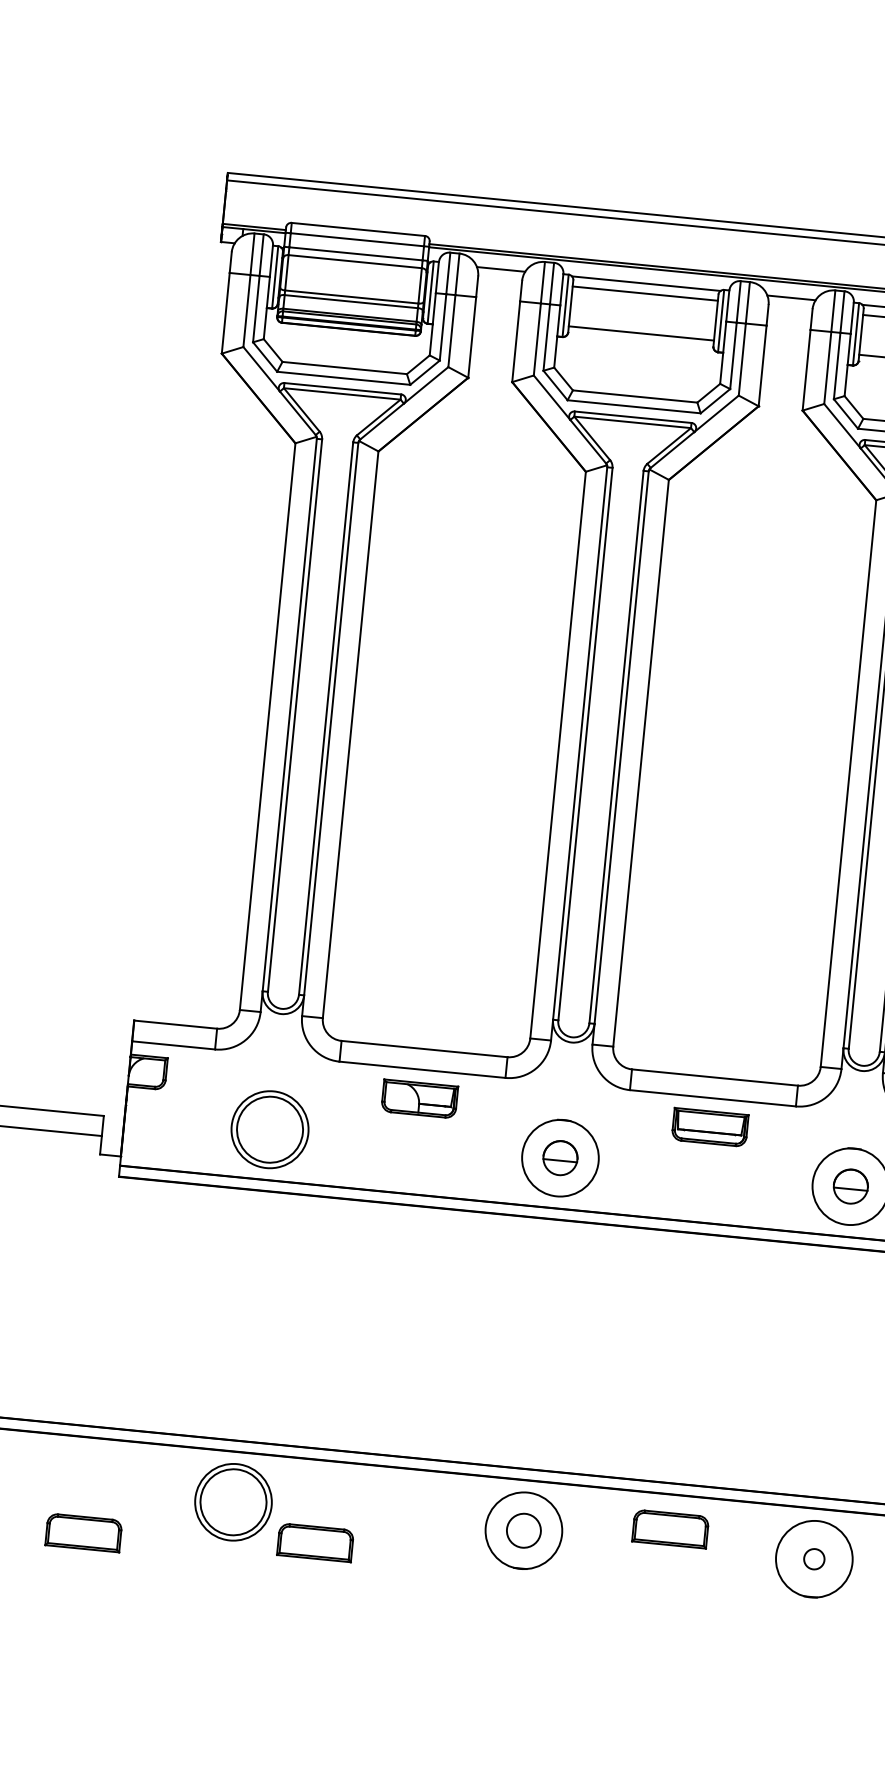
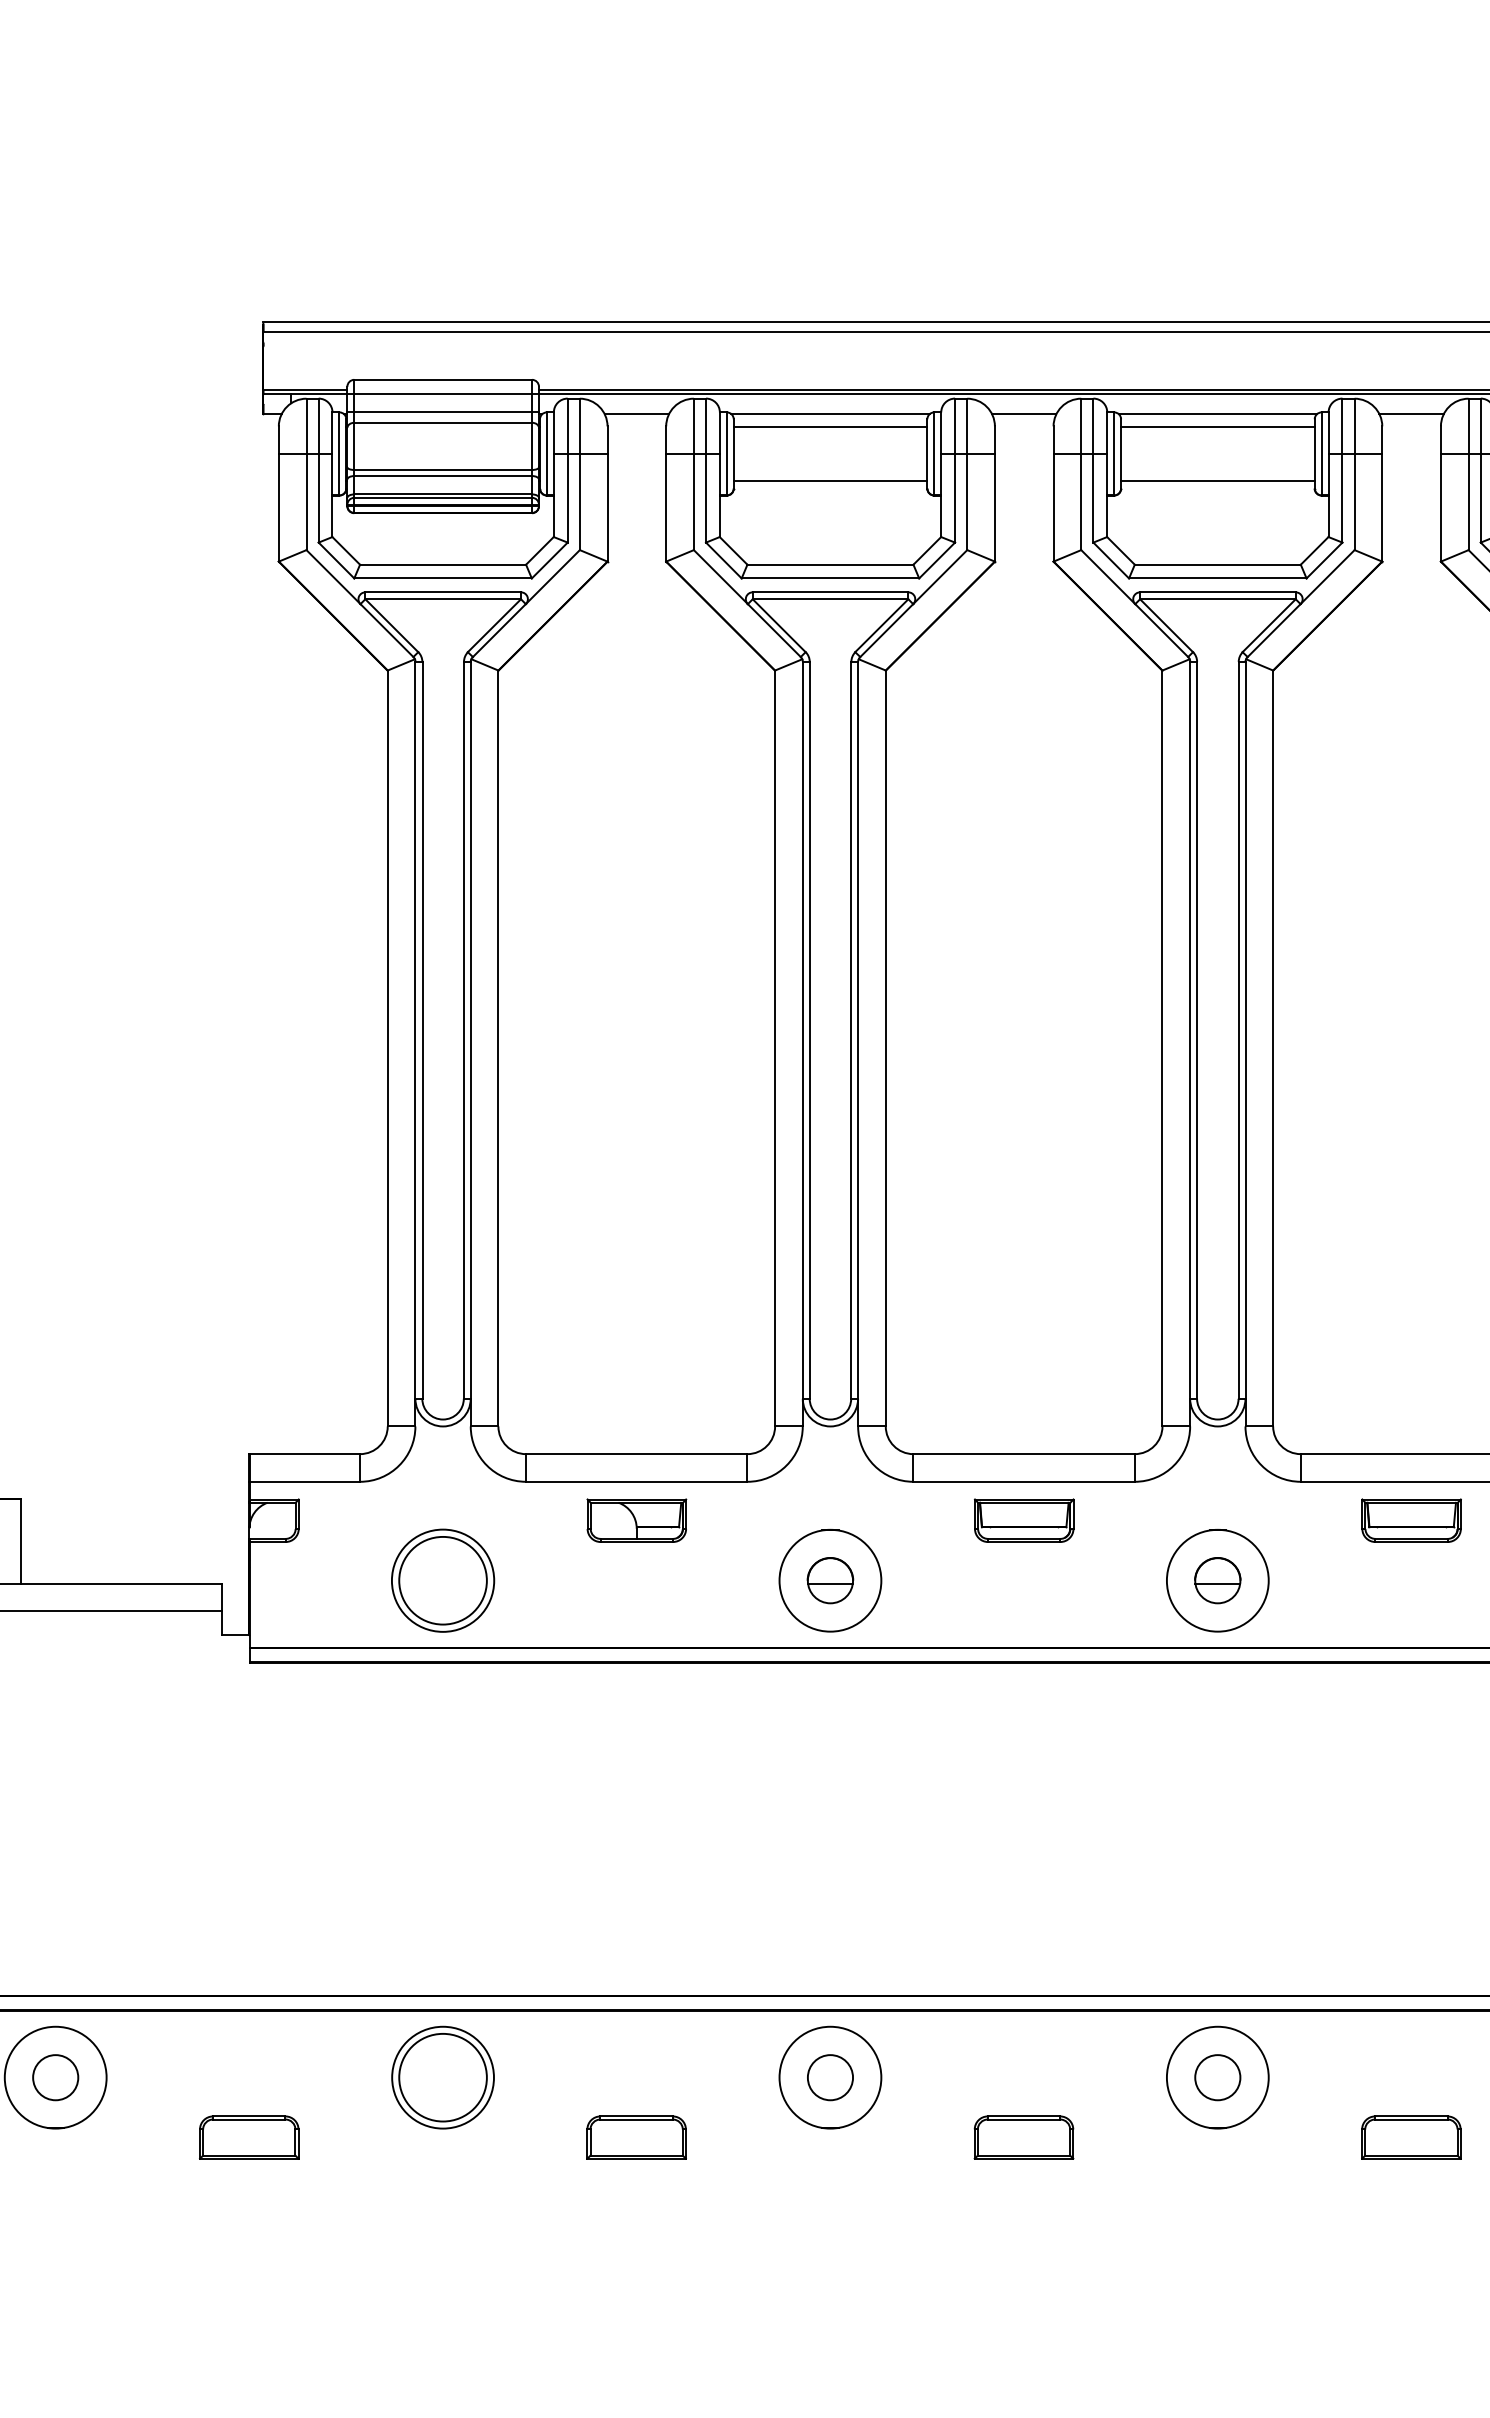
part: (670, 1529) -> (1023, 2137), moved
part: (315, 1542) -> (636, 2137), moved
circle: (814, 1559) -> (1217, 2077), size x1.67

